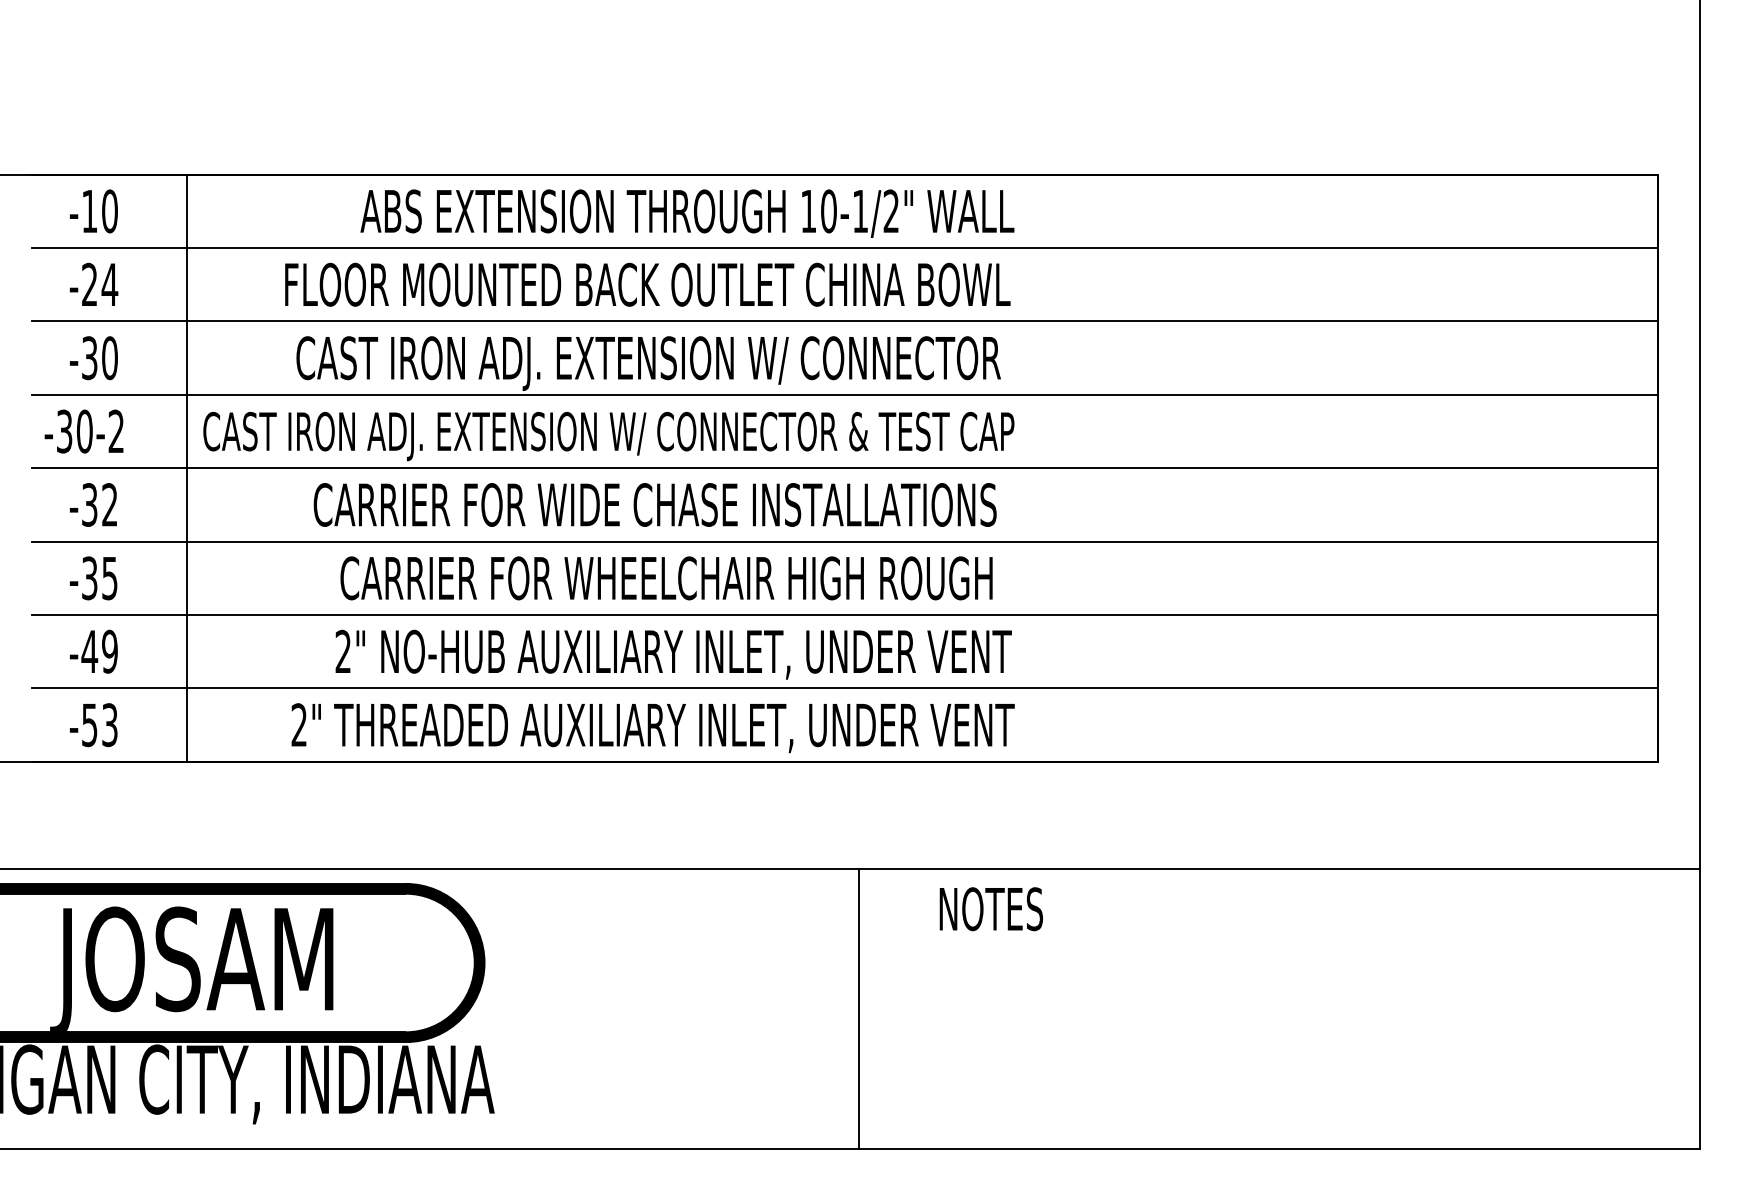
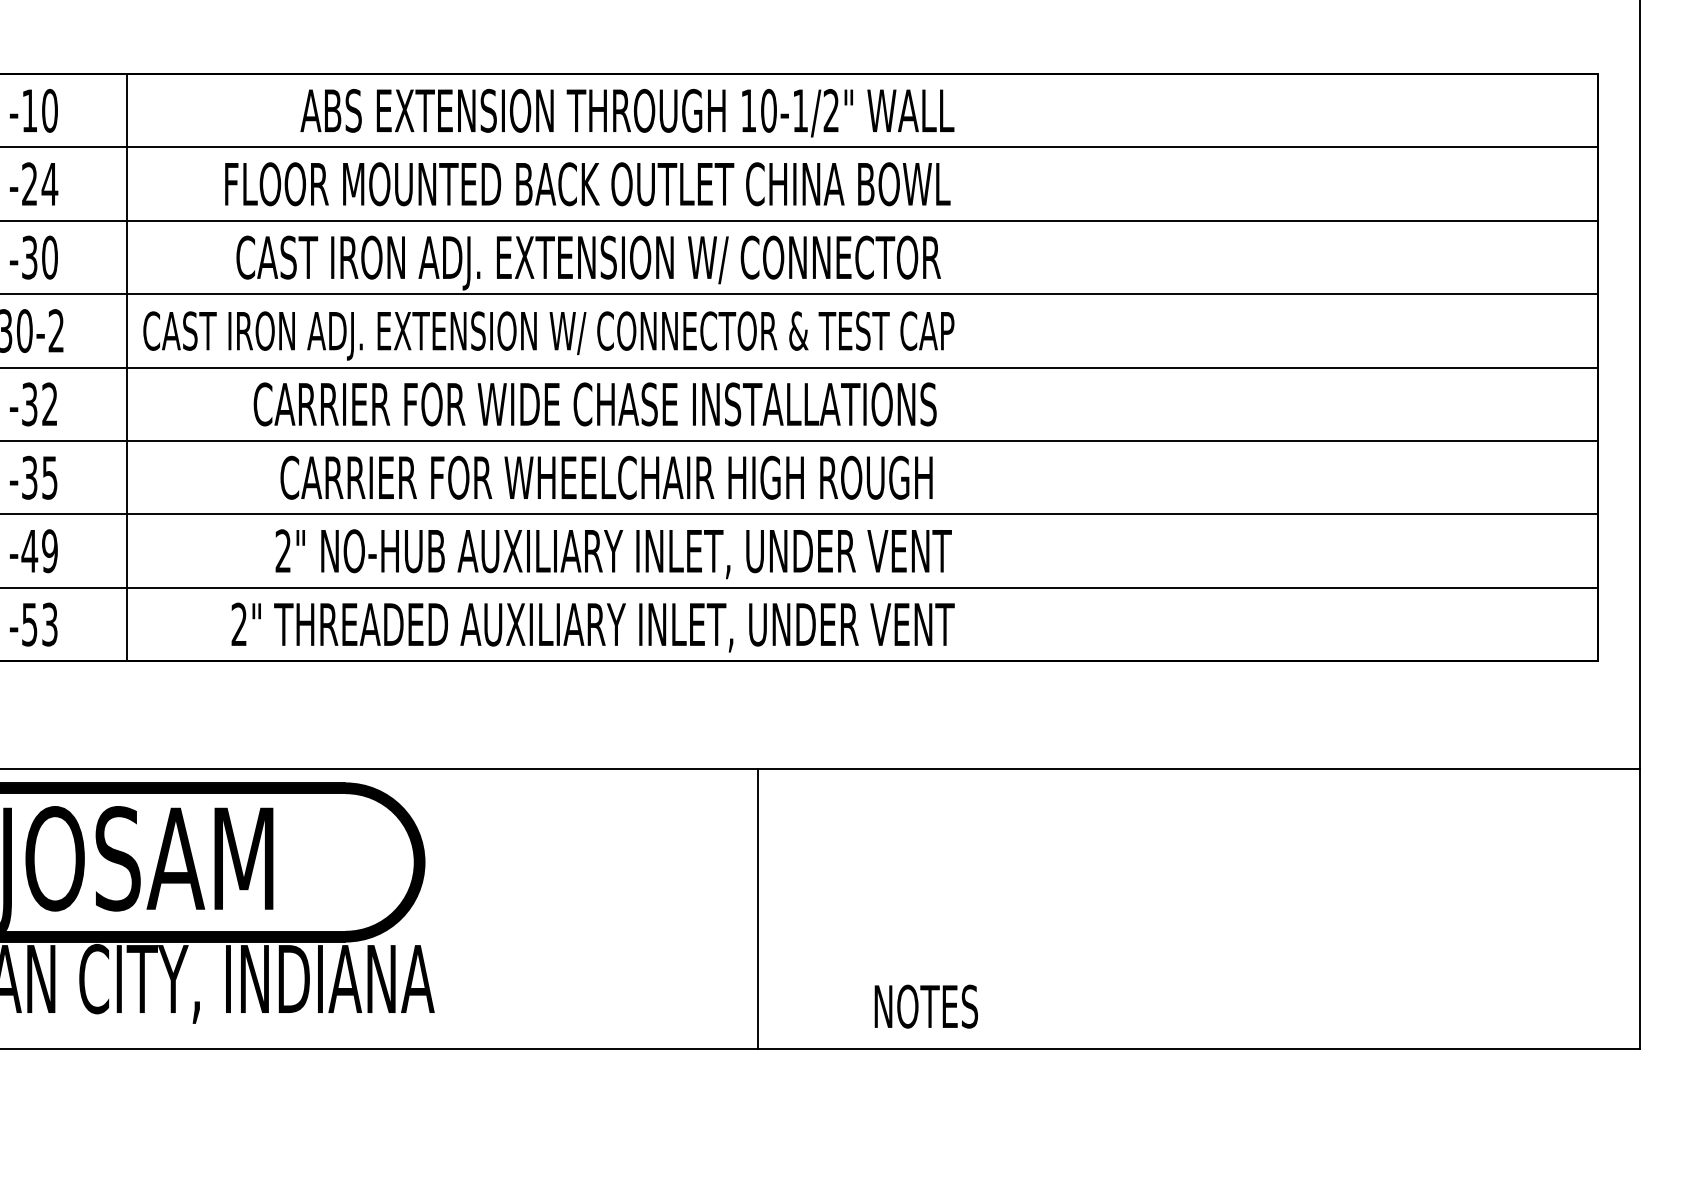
text: (990, 909) -> (925, 1006), moved
line: (859, 1009) -> (758, 908), moved

